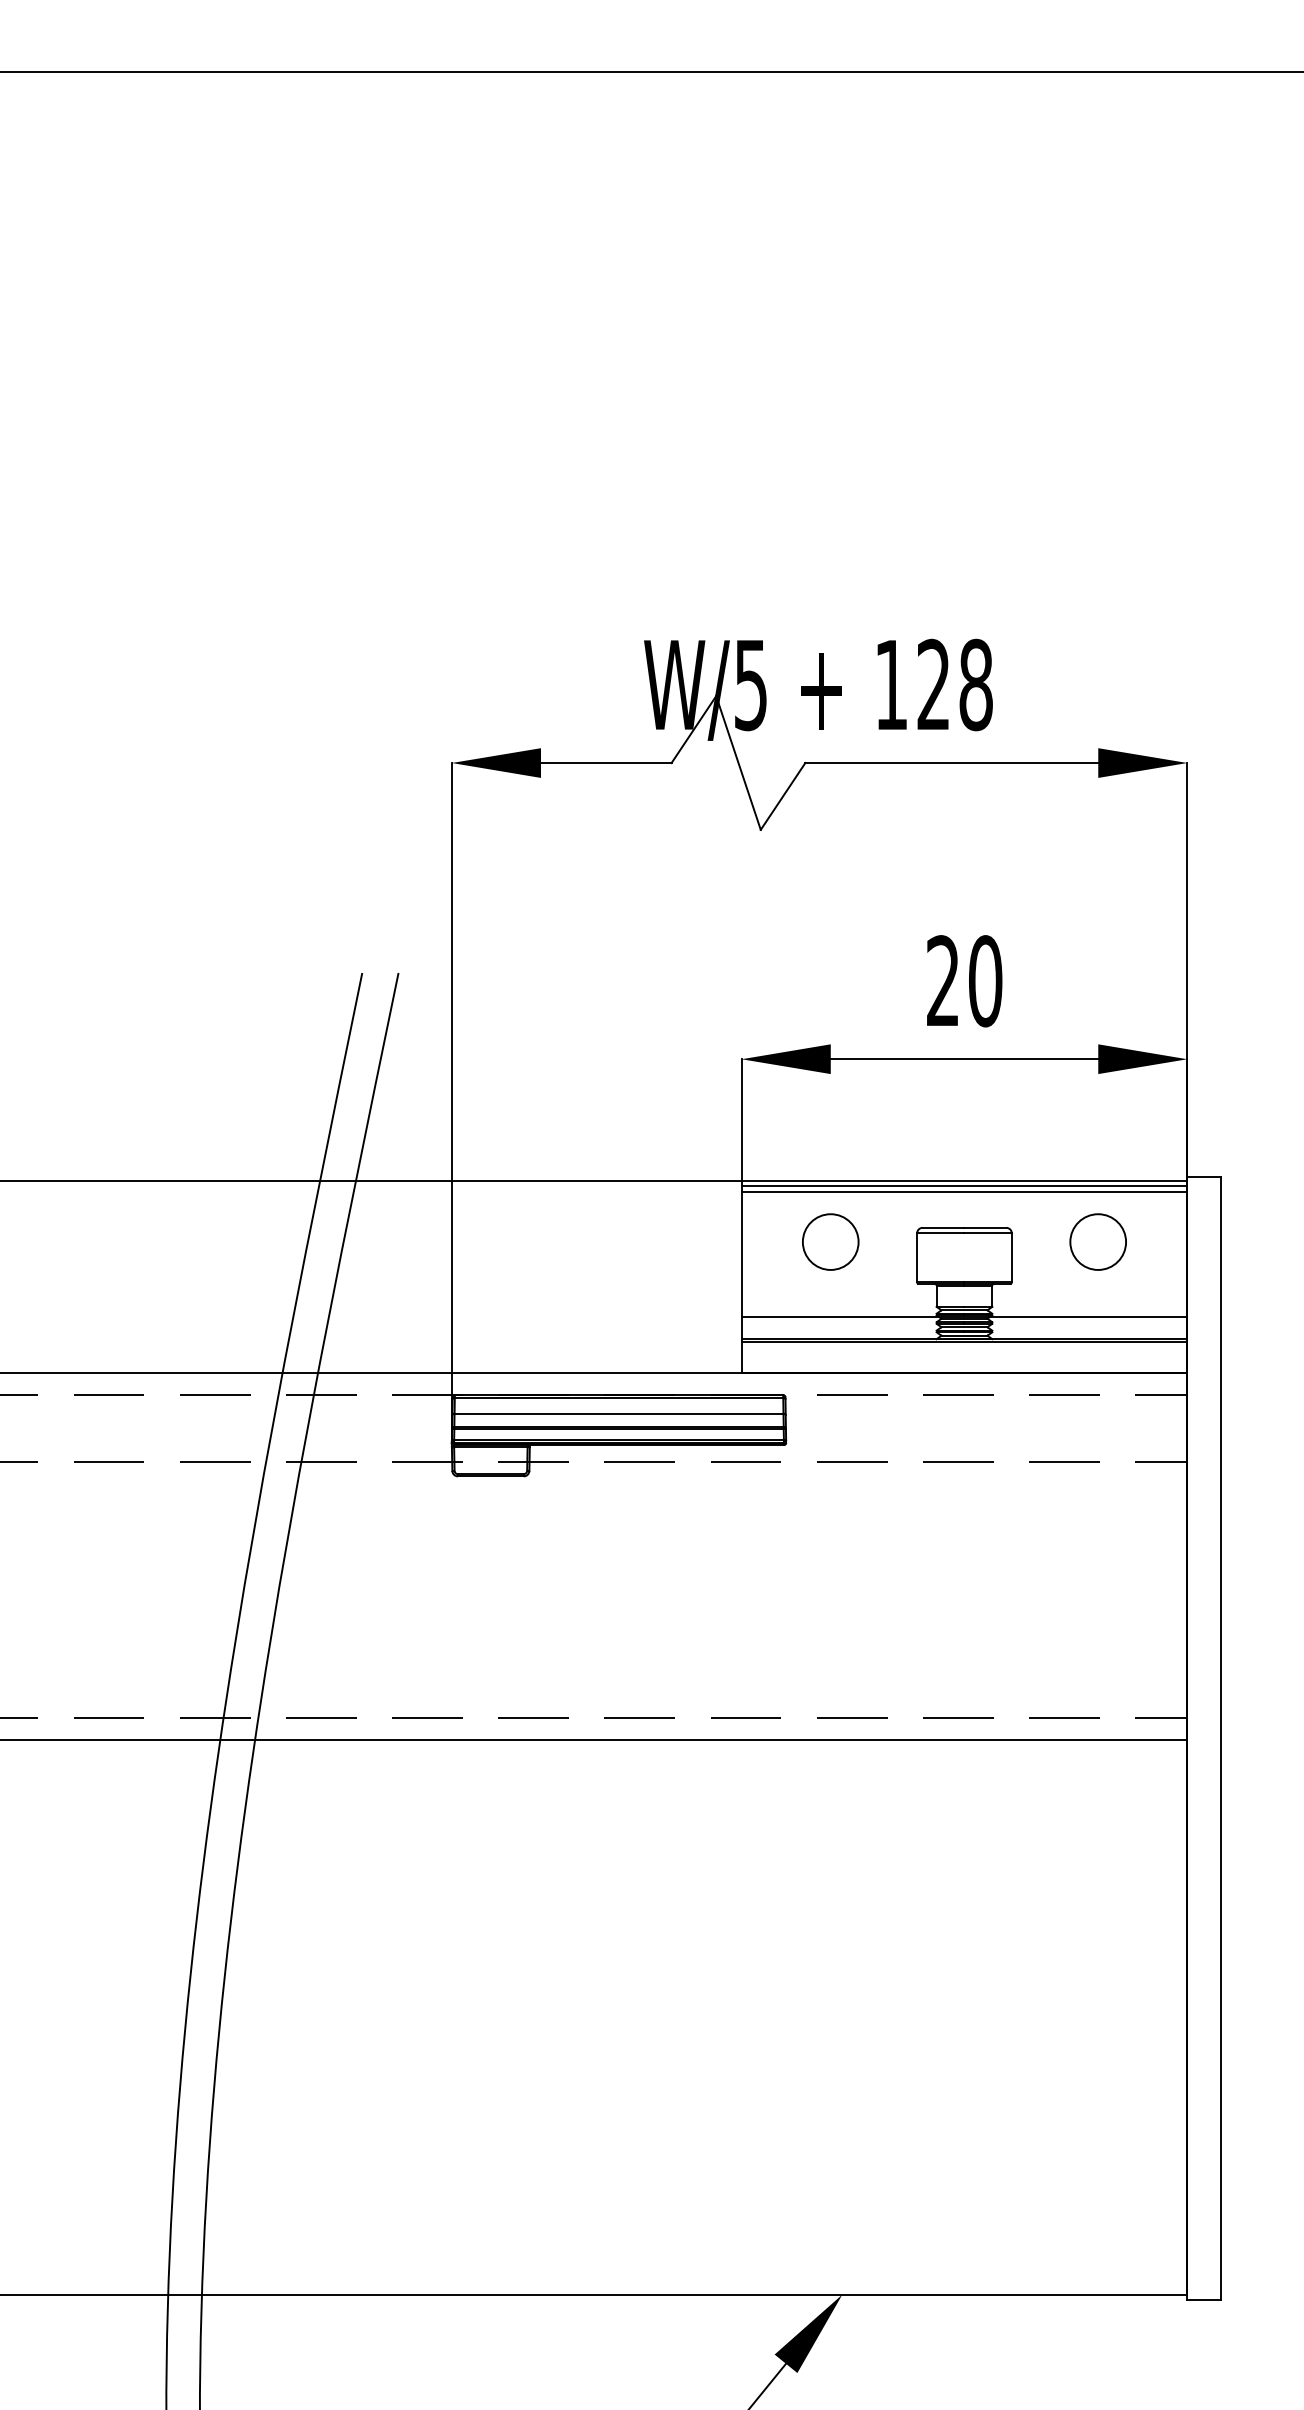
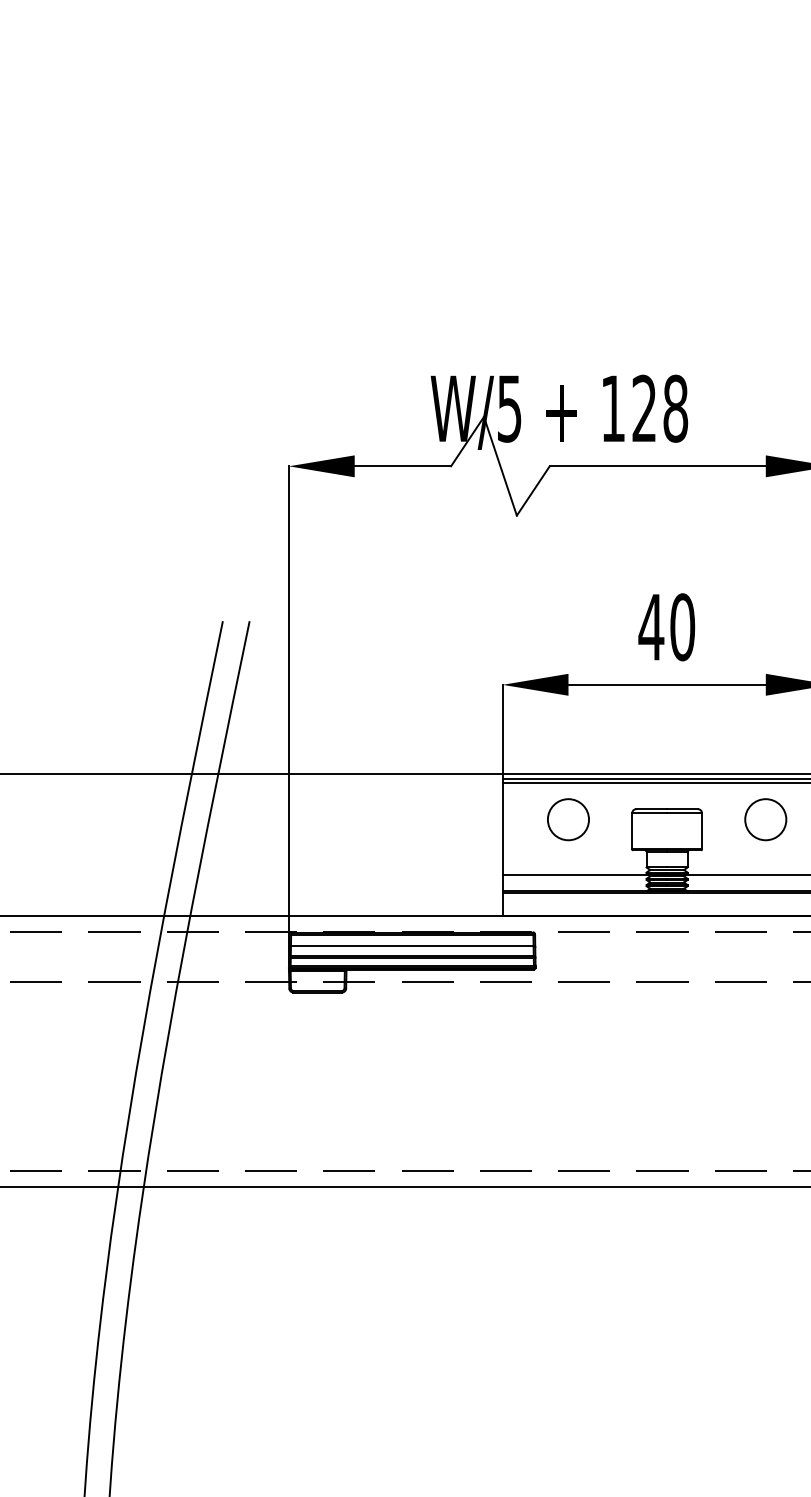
text: (942, 980) -> (650, 626), 20 -> 40

